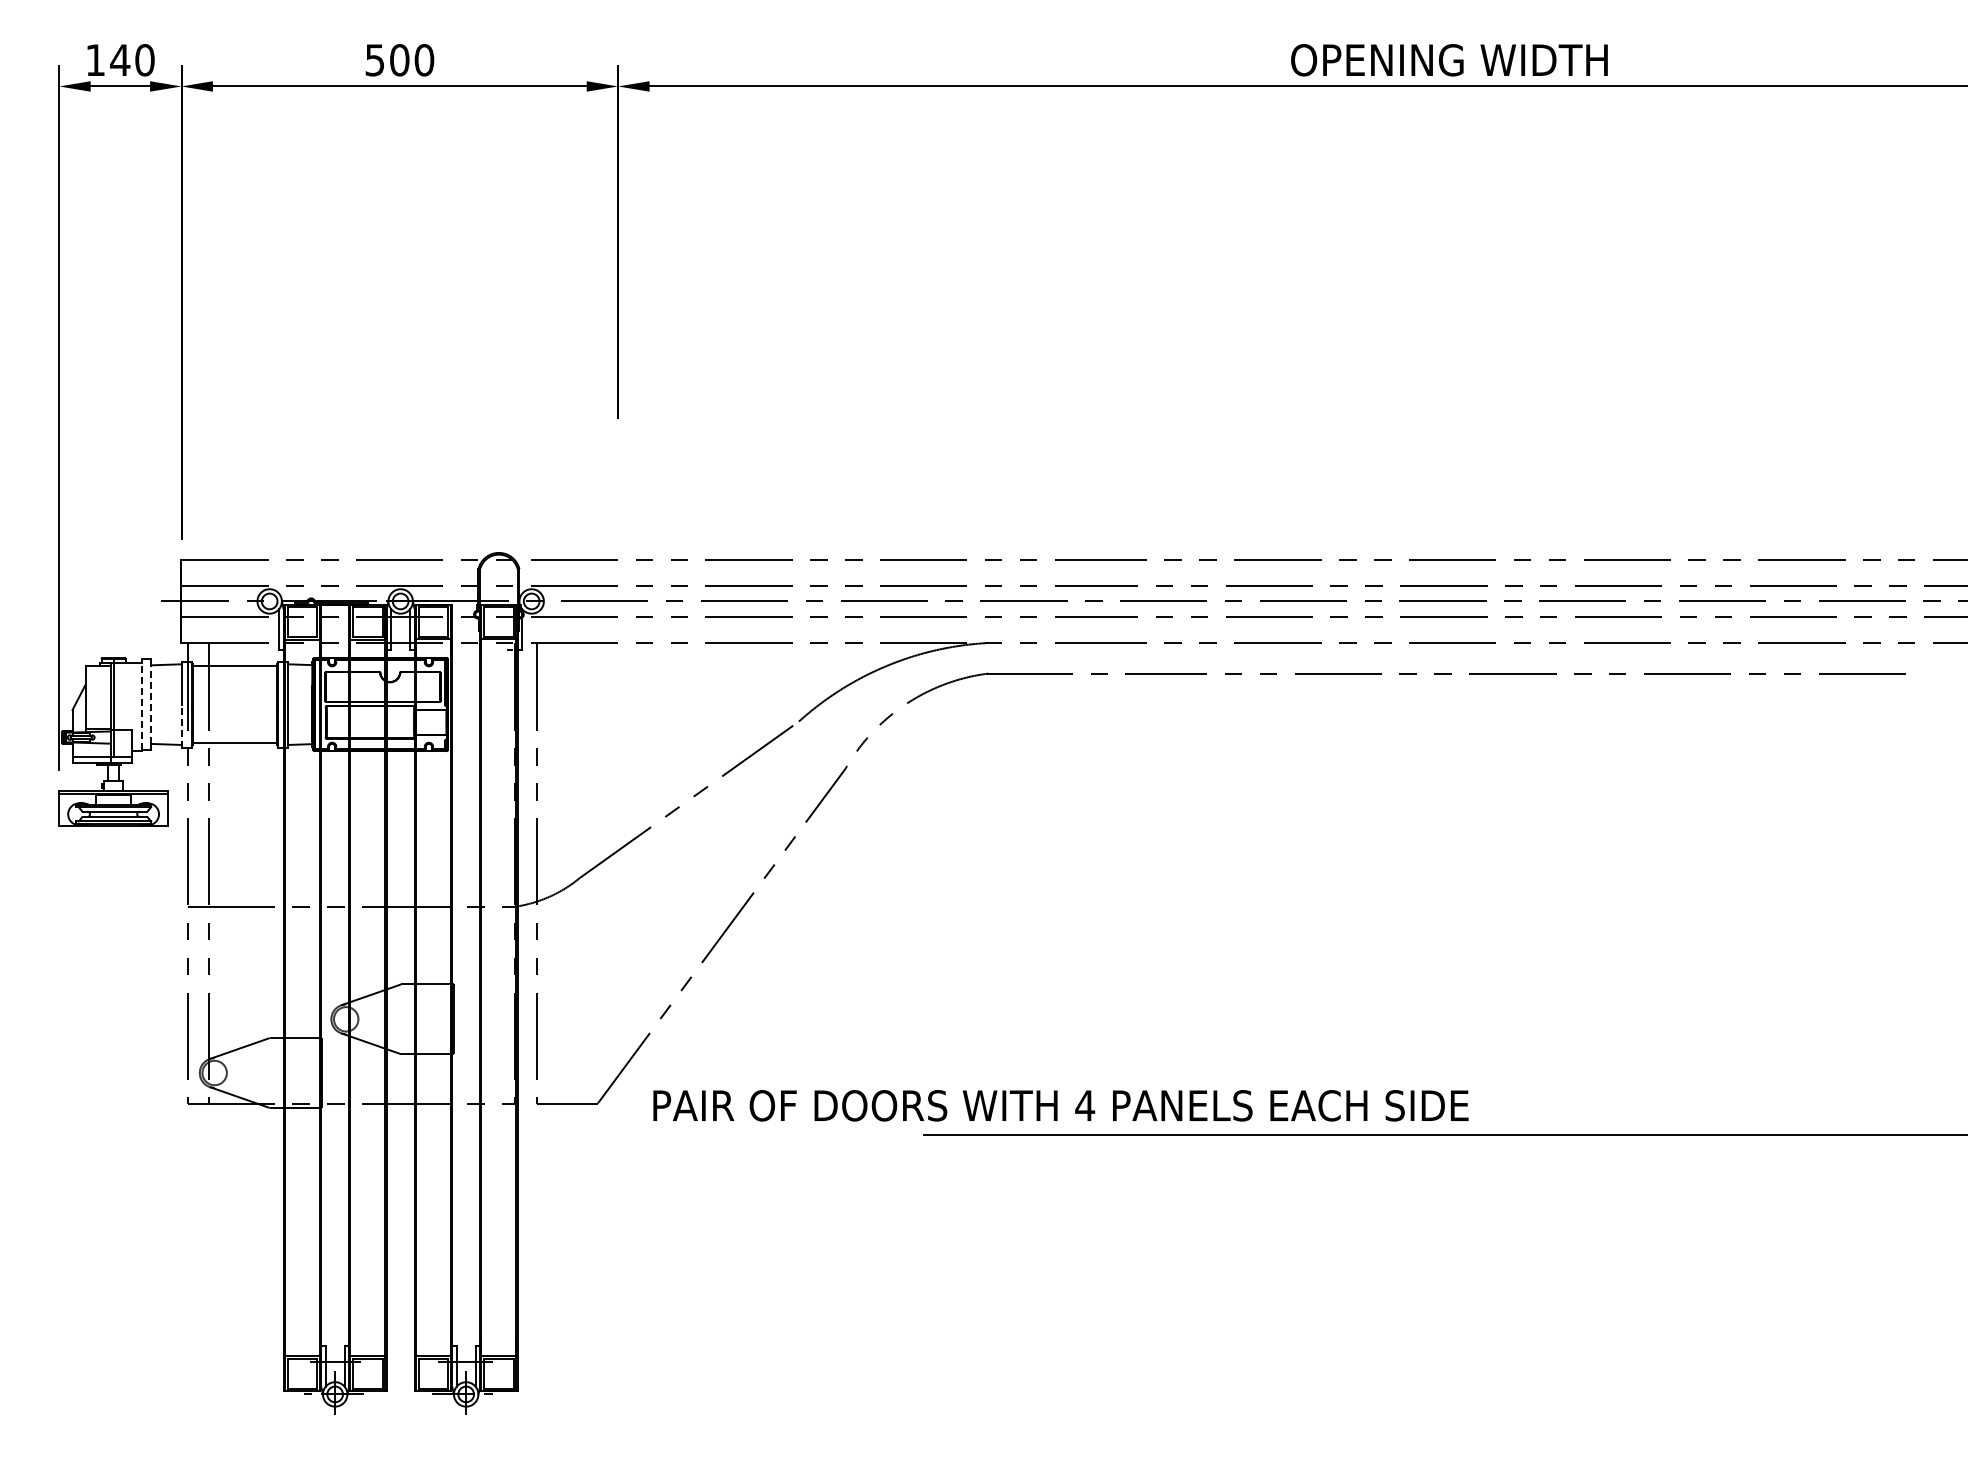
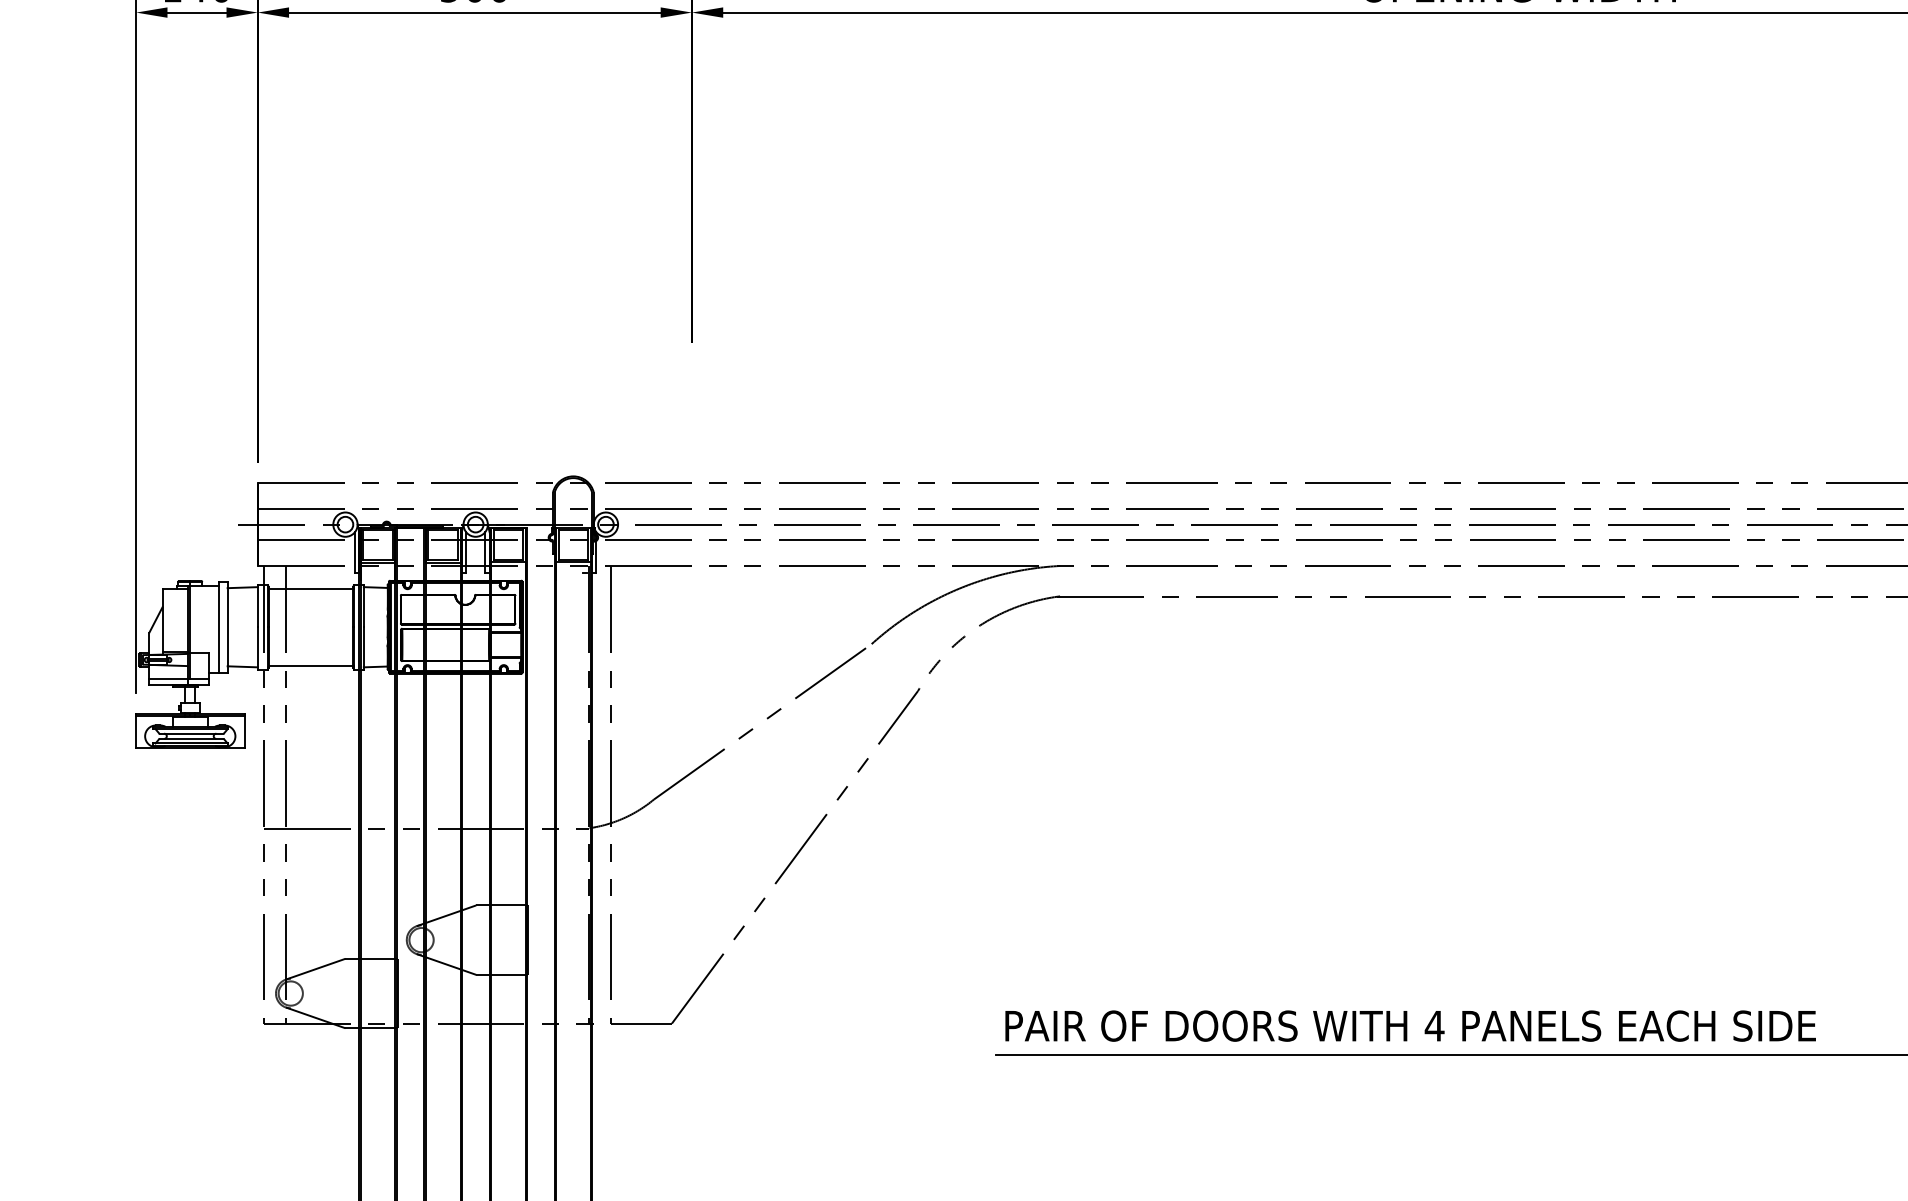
line: (142, 704) -> (219, 627), dashed -> solid
line: (151, 704) -> (227, 627), dashed -> solid
line: (181, 725) -> (257, 647), dashed -> solid
text: (1060, 1105) -> (1410, 1025), moved

